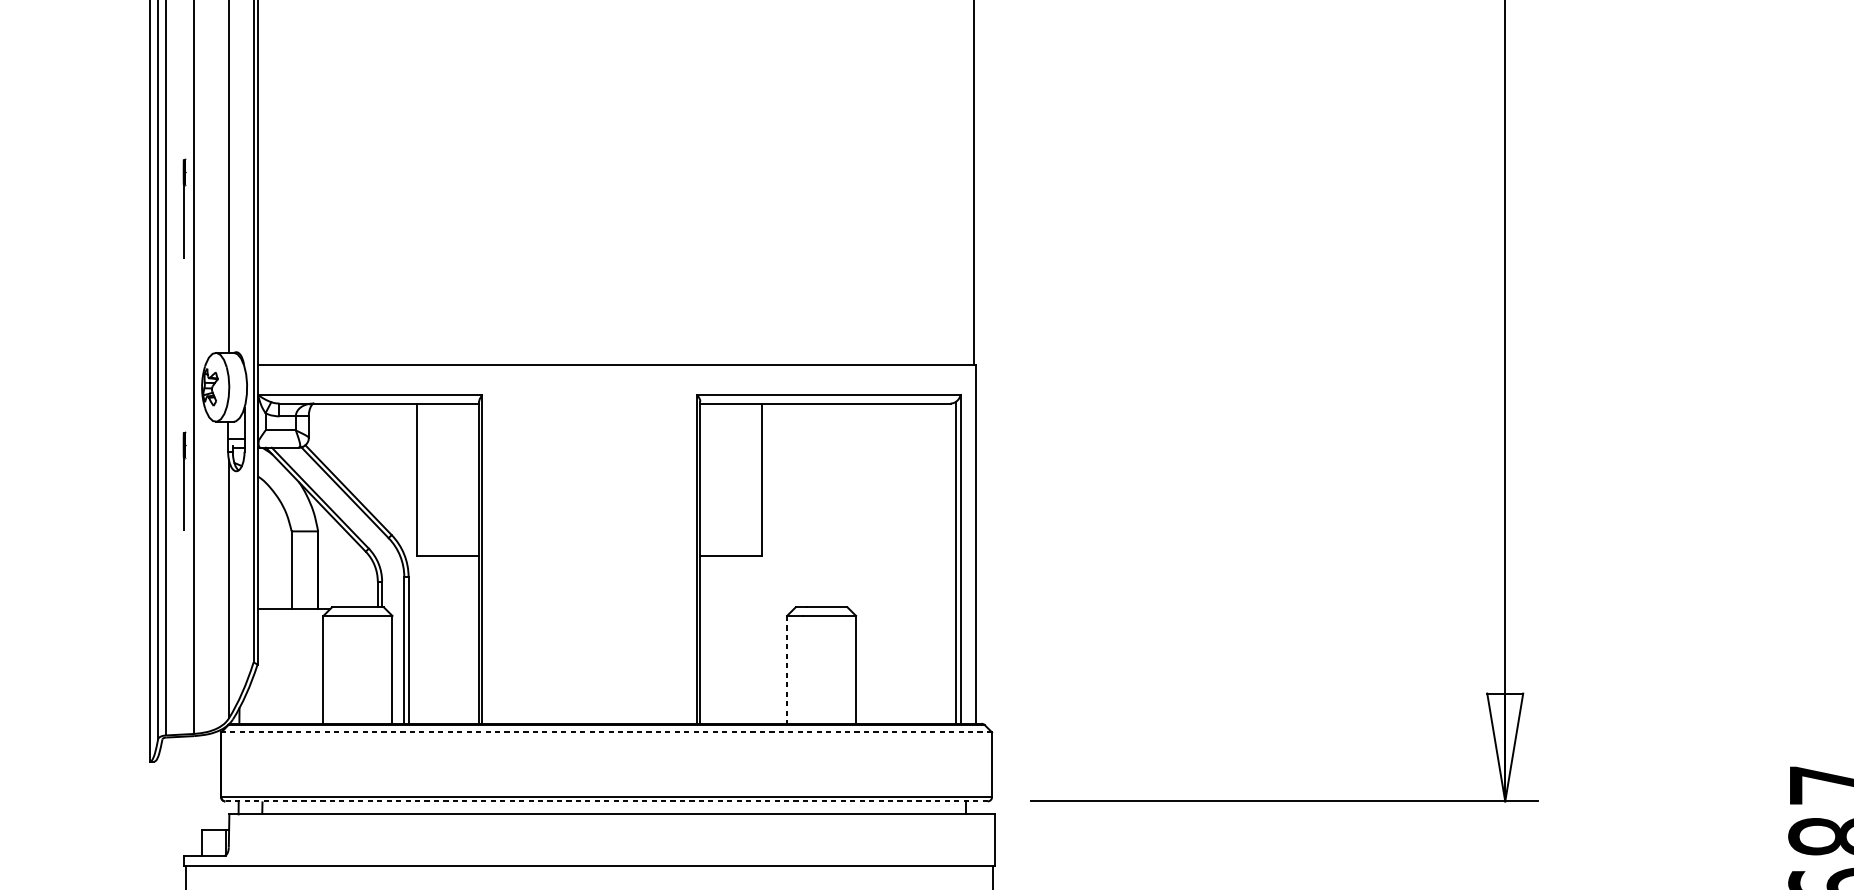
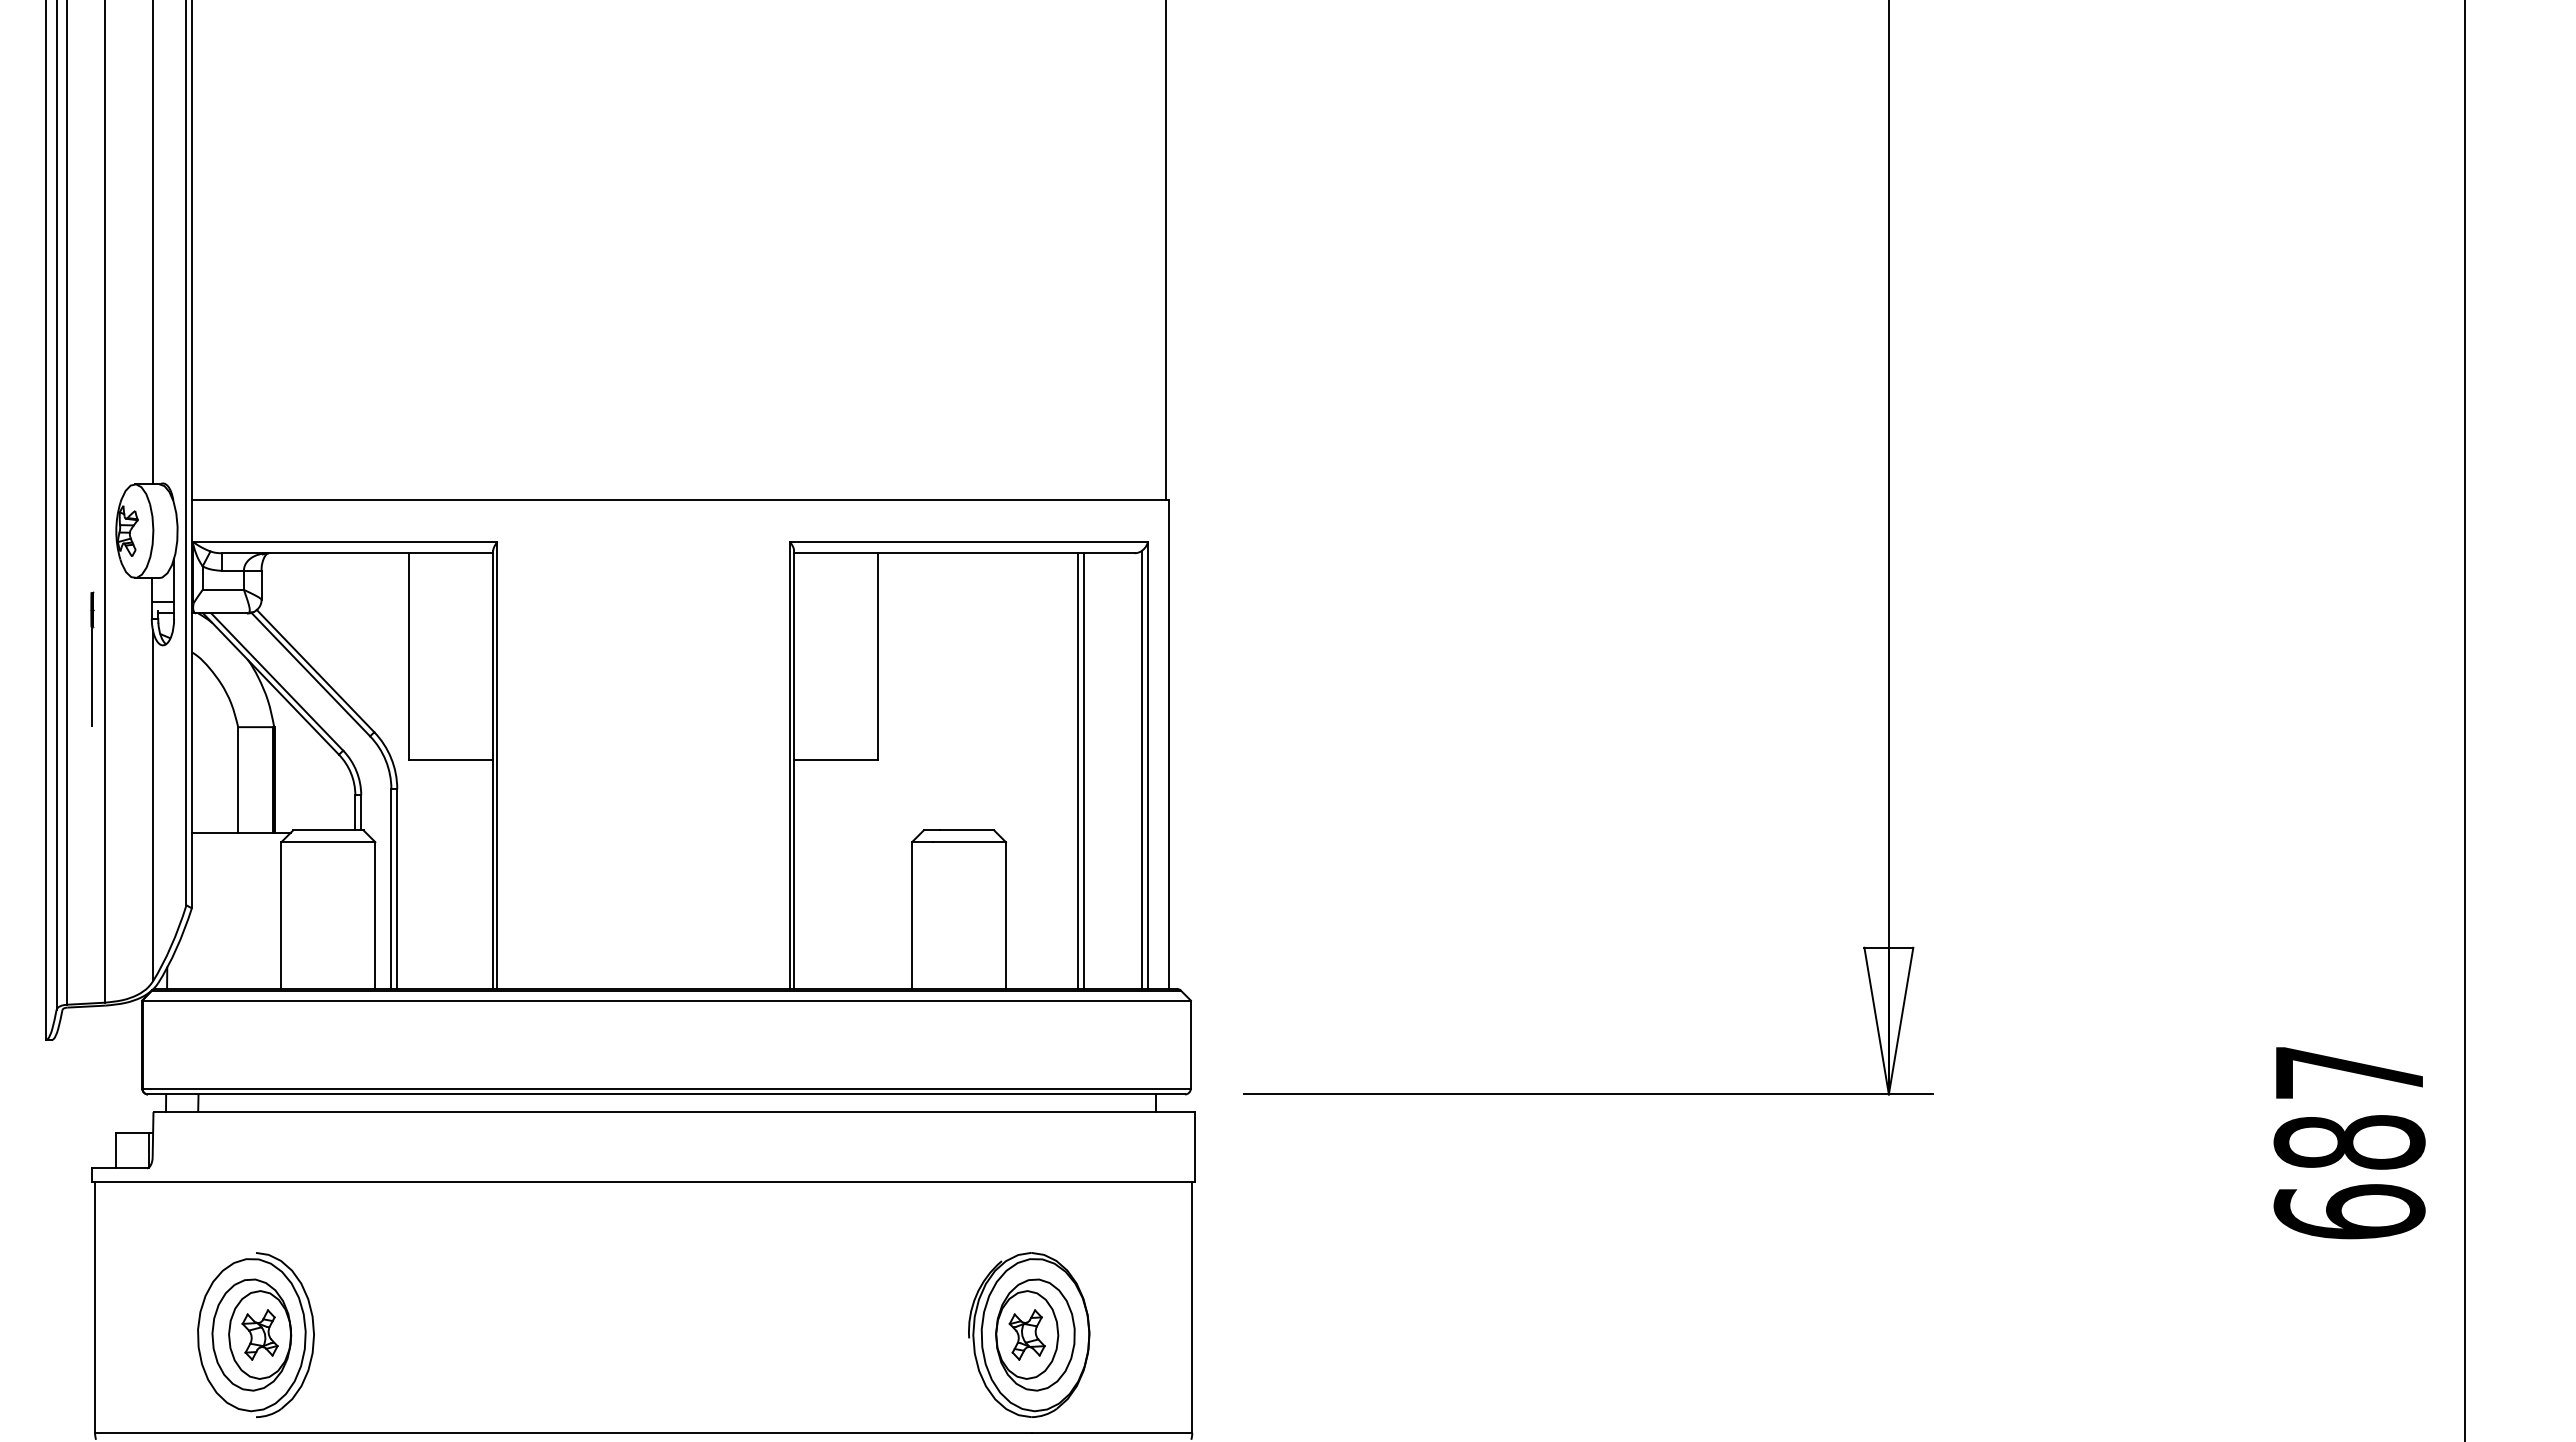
part: (184, 208) -> (92, 287), removed
line: (909, 563) -> (1078, 770), added
line: (913, 563) -> (1084, 770), added
line: (787, 670) -> (912, 916), dashed -> solid
line: (606, 732) -> (666, 1000), dashed -> solid
line: (606, 801) -> (666, 1094), dashed -> solid

